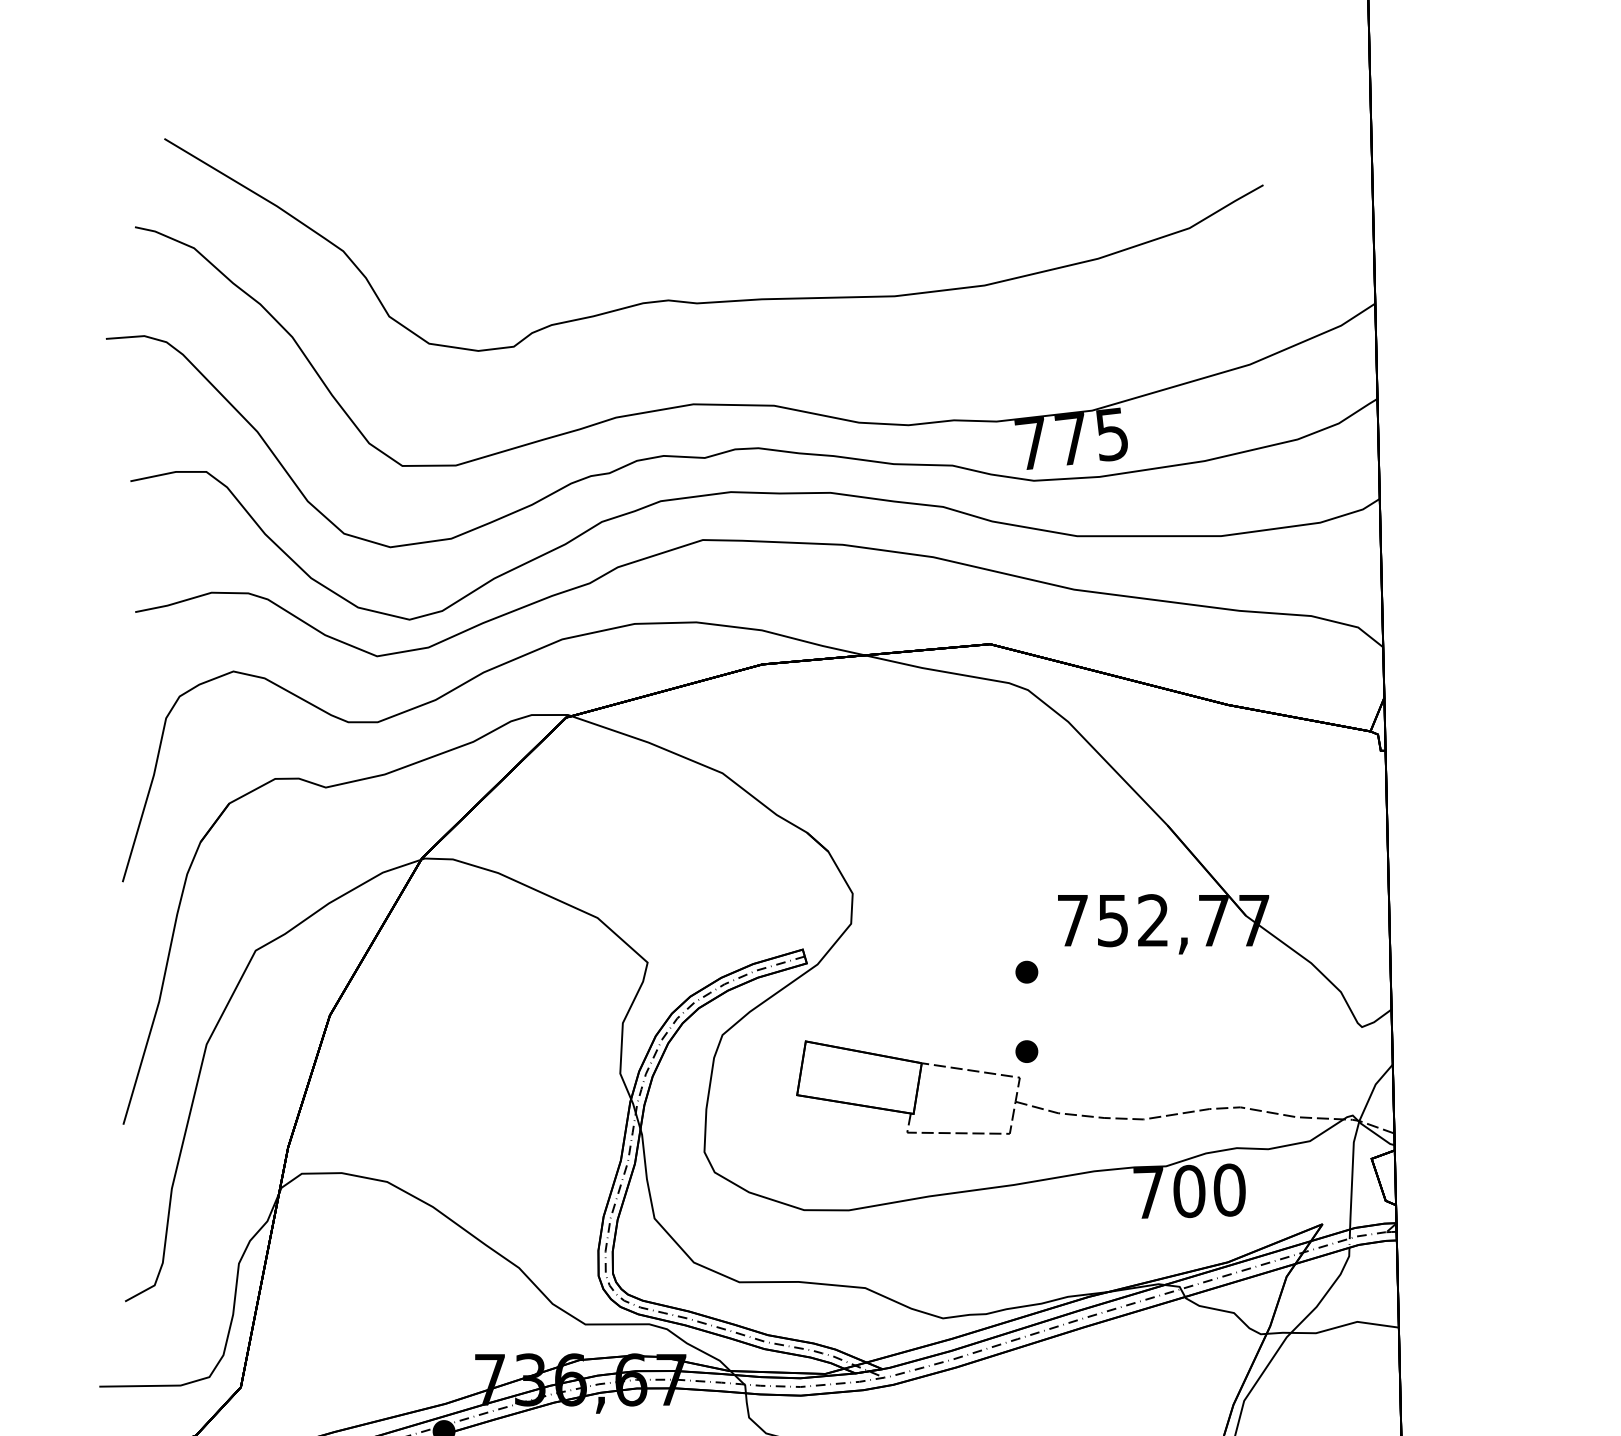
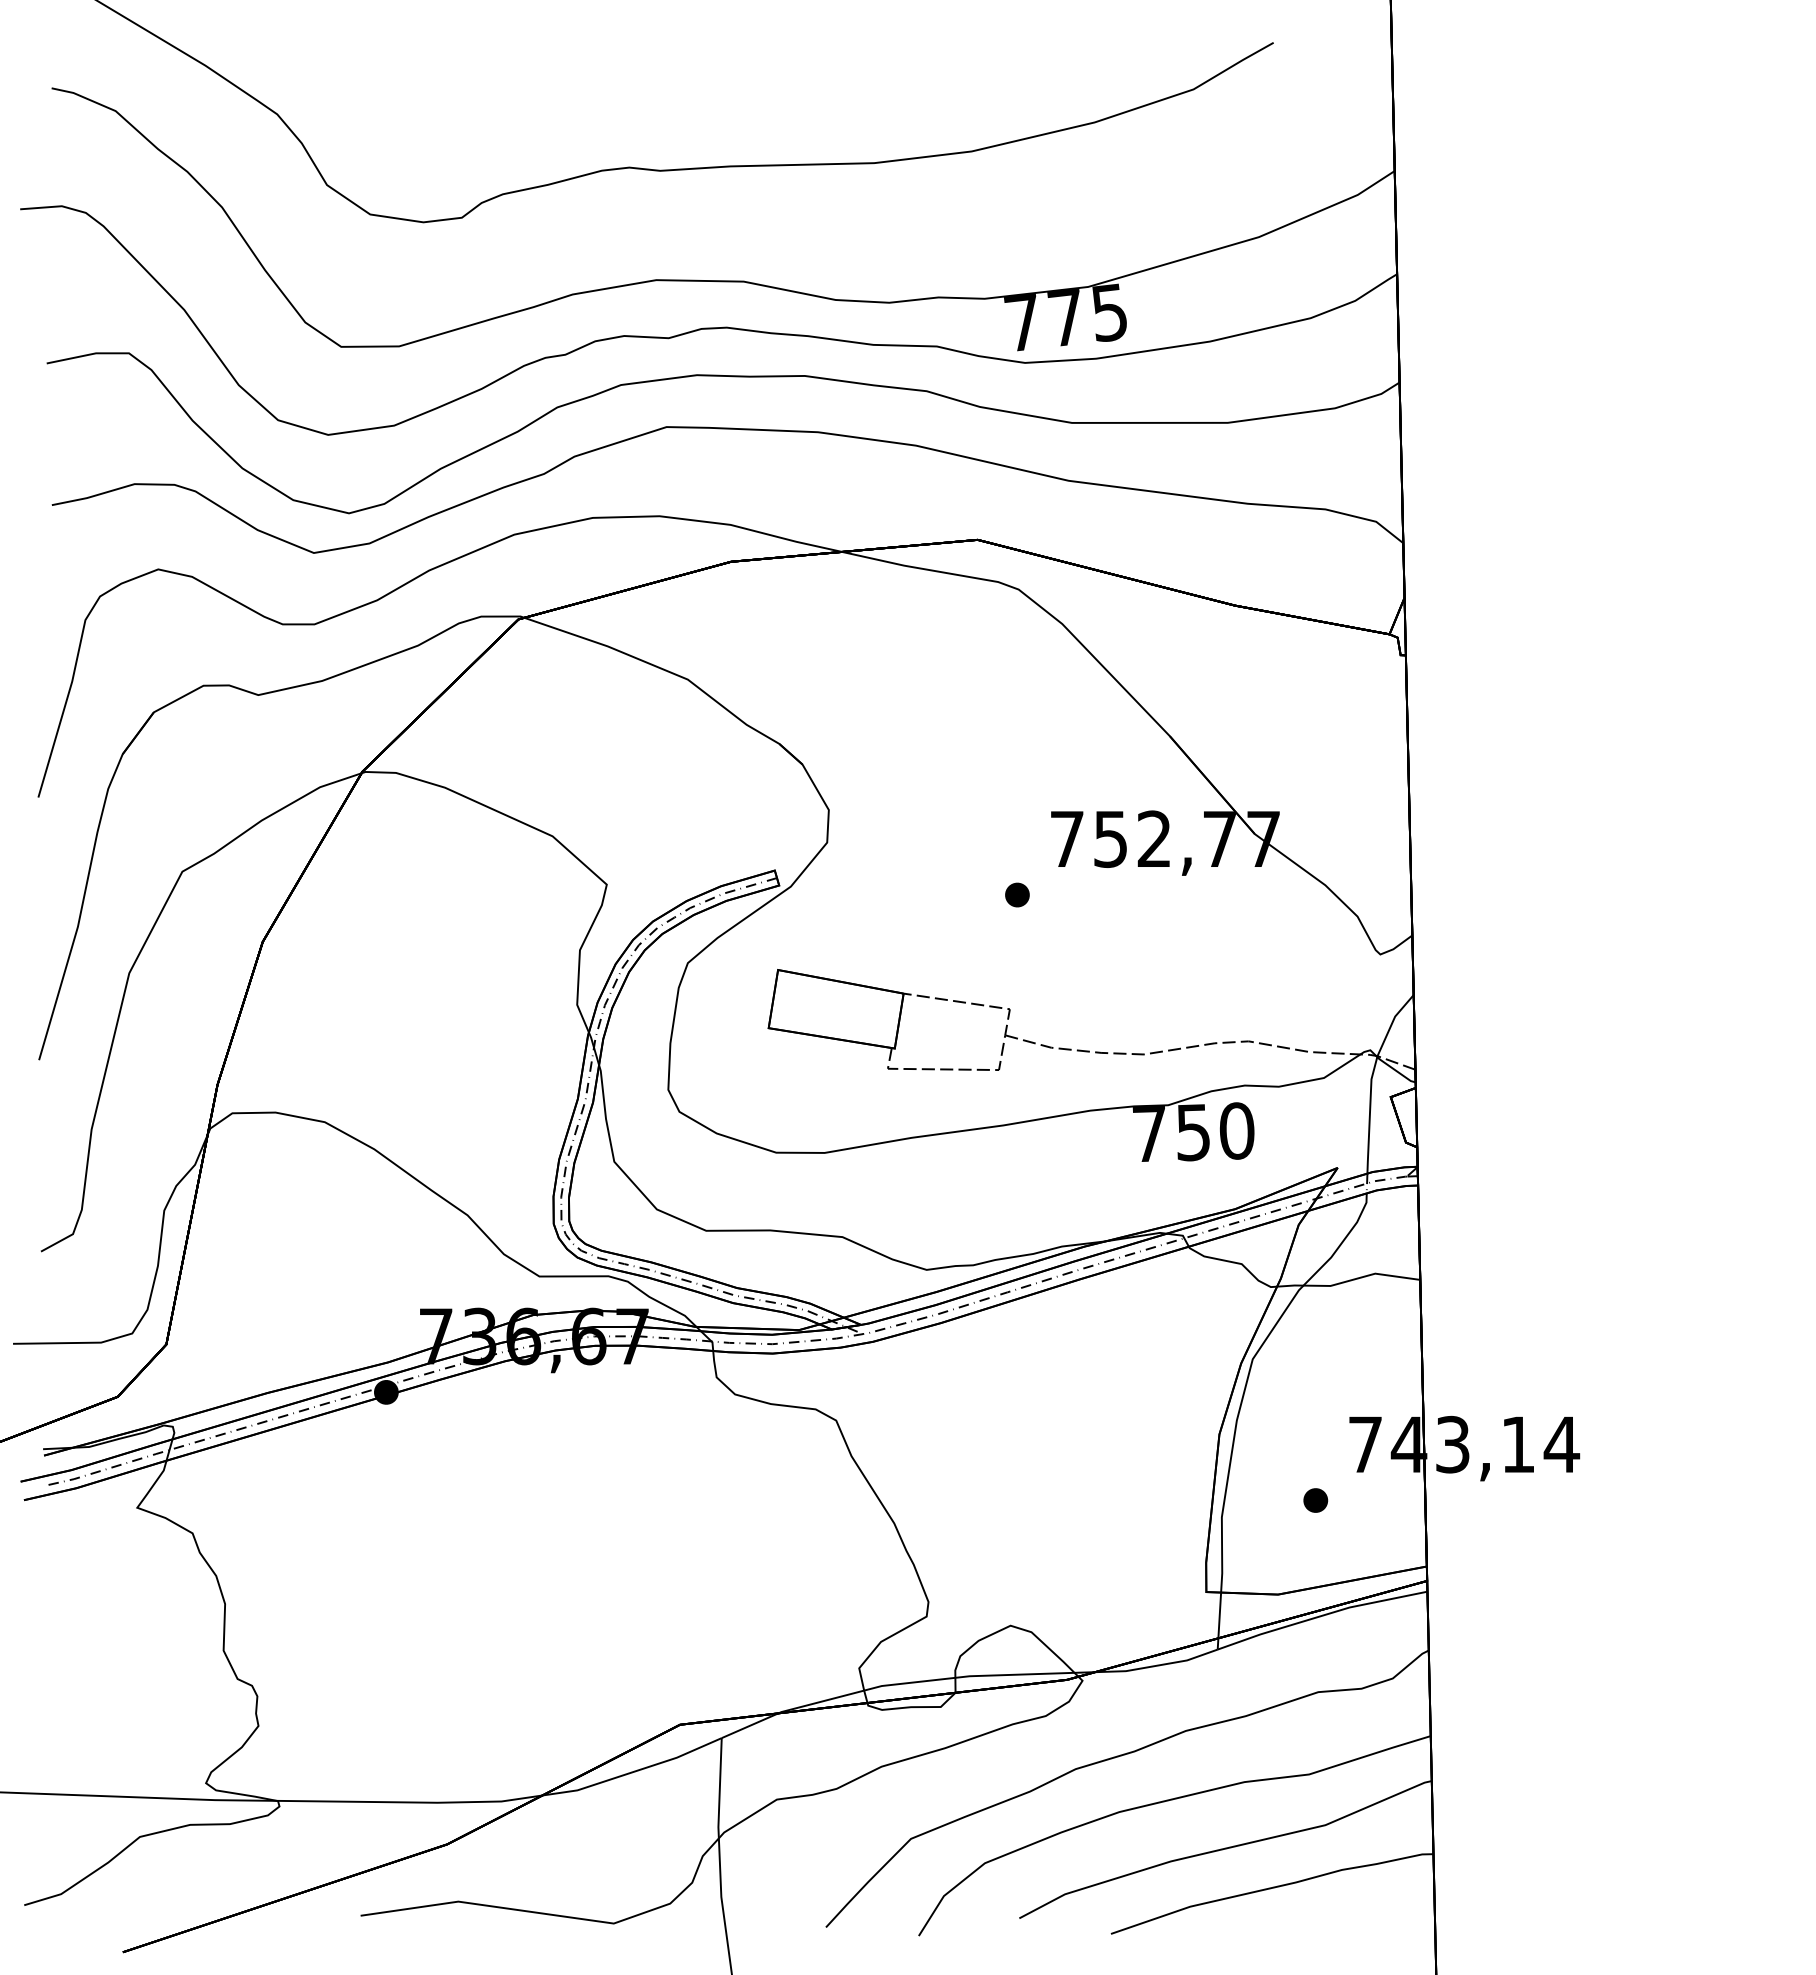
part: (1026, 1051) -> (1017, 980), removed
text: (1189, 1191) -> (1193, 1132), 700 -> 750

